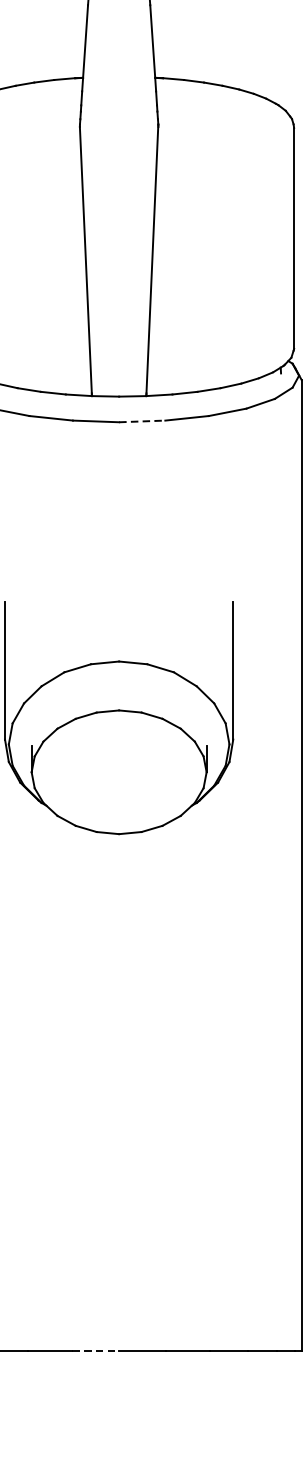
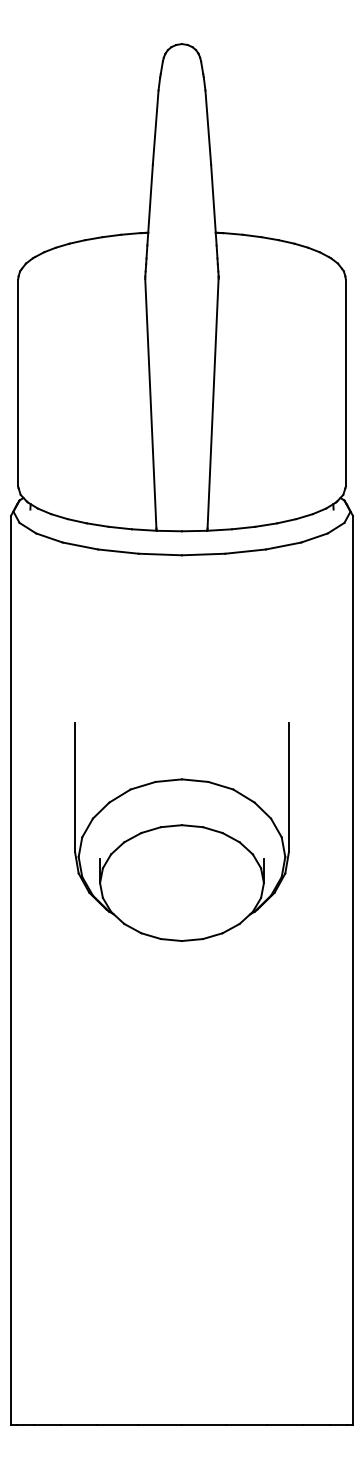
line: (142, 421) -> (203, 554), dashed -> solid
line: (96, 1350) -> (160, 1424), dashed -> solid

